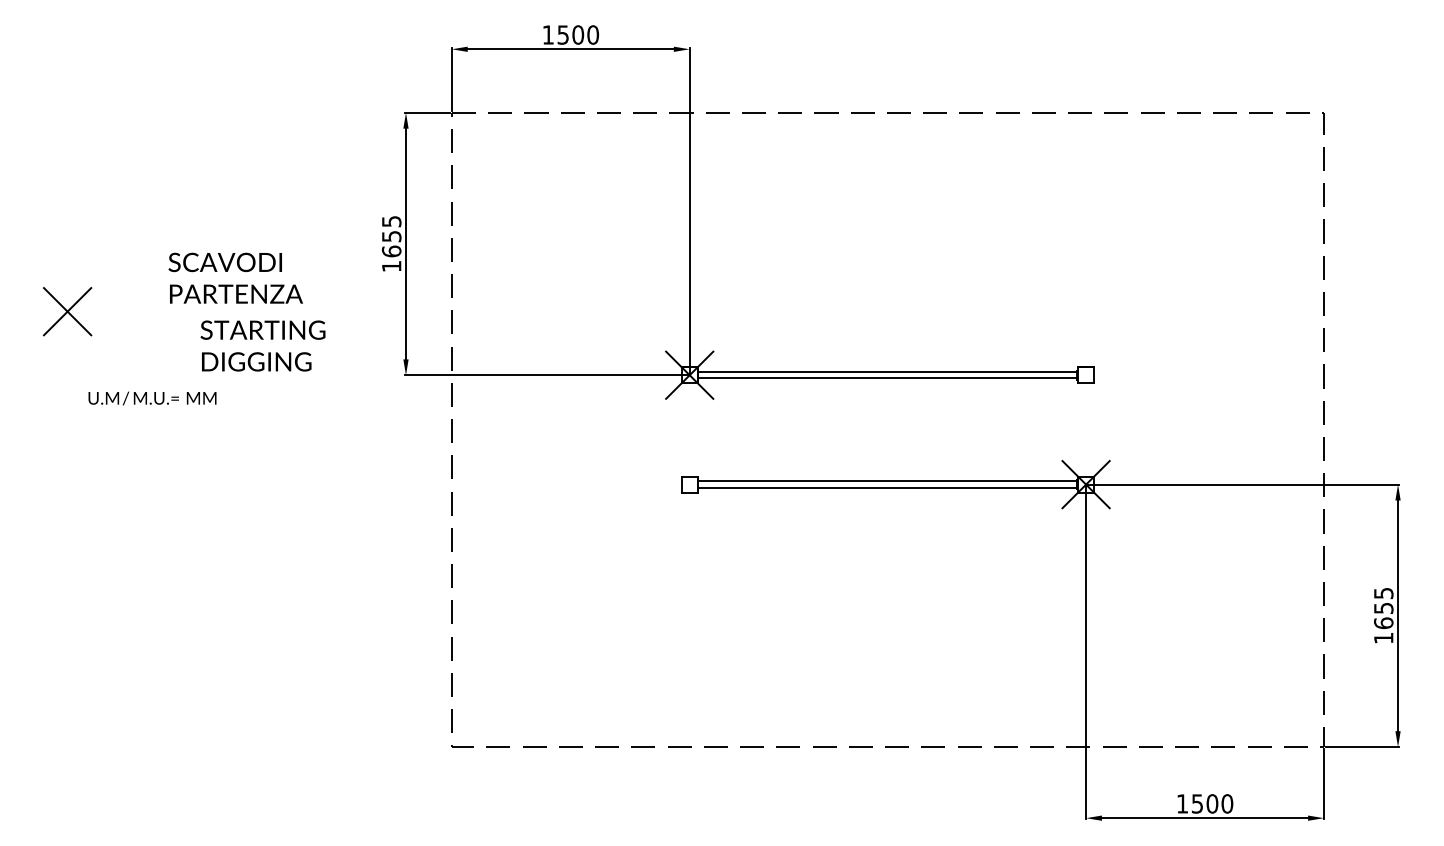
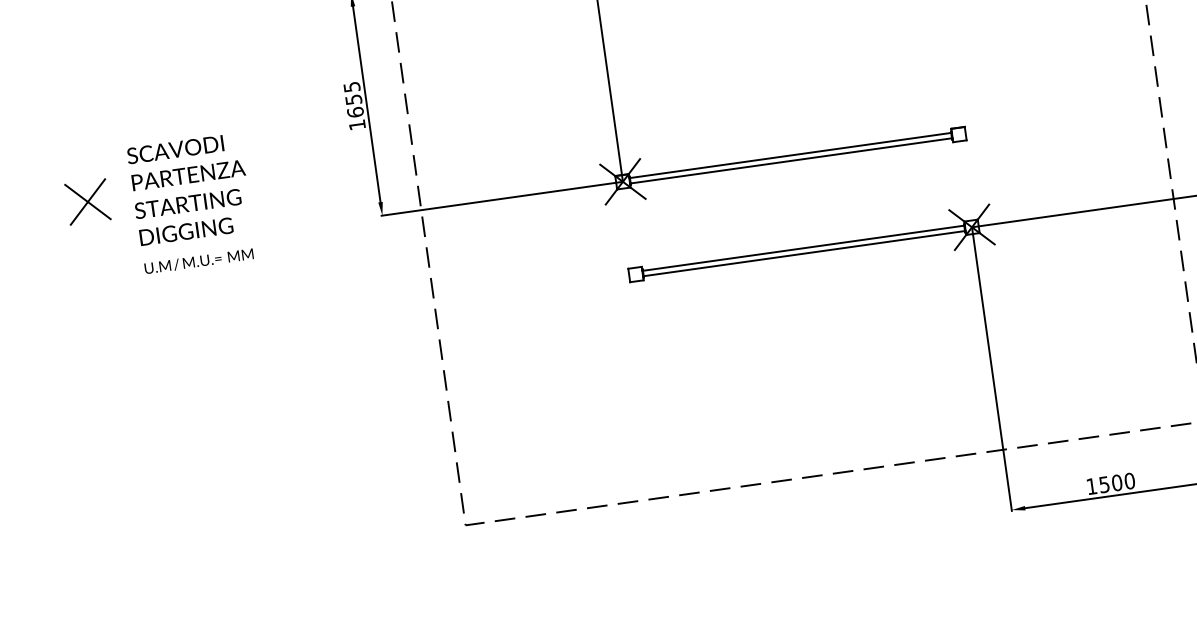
text: (235, 277) -> (185, 161), moved
text: (262, 345) -> (189, 217), moved
text: (152, 398) -> (199, 261), moved

